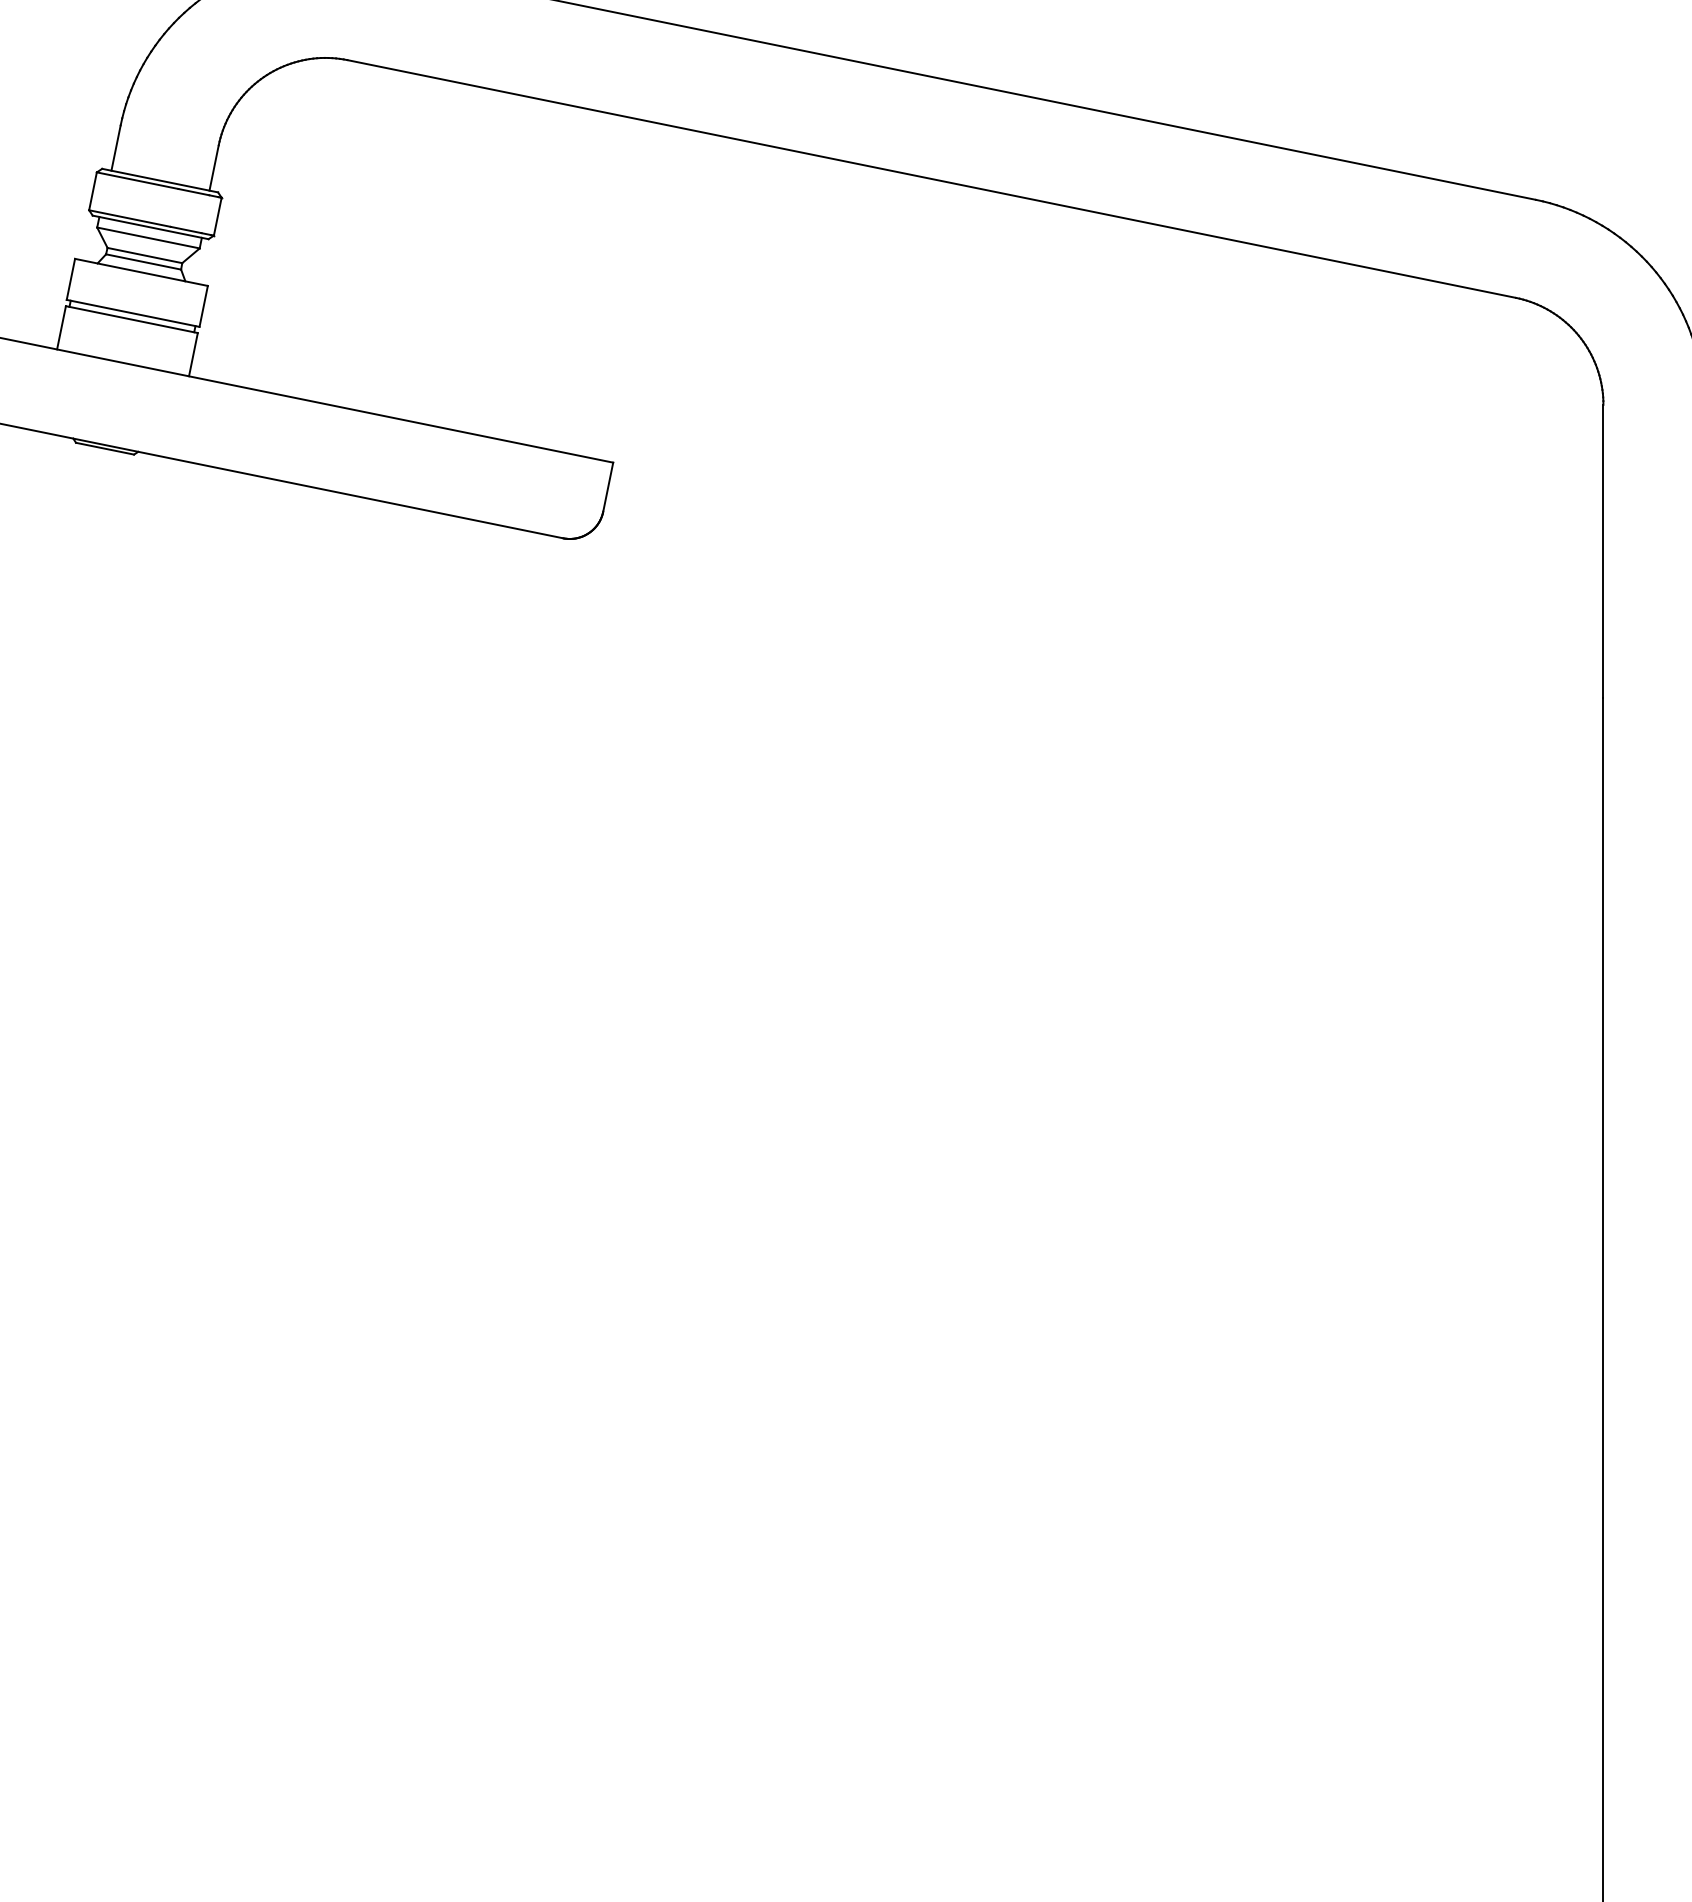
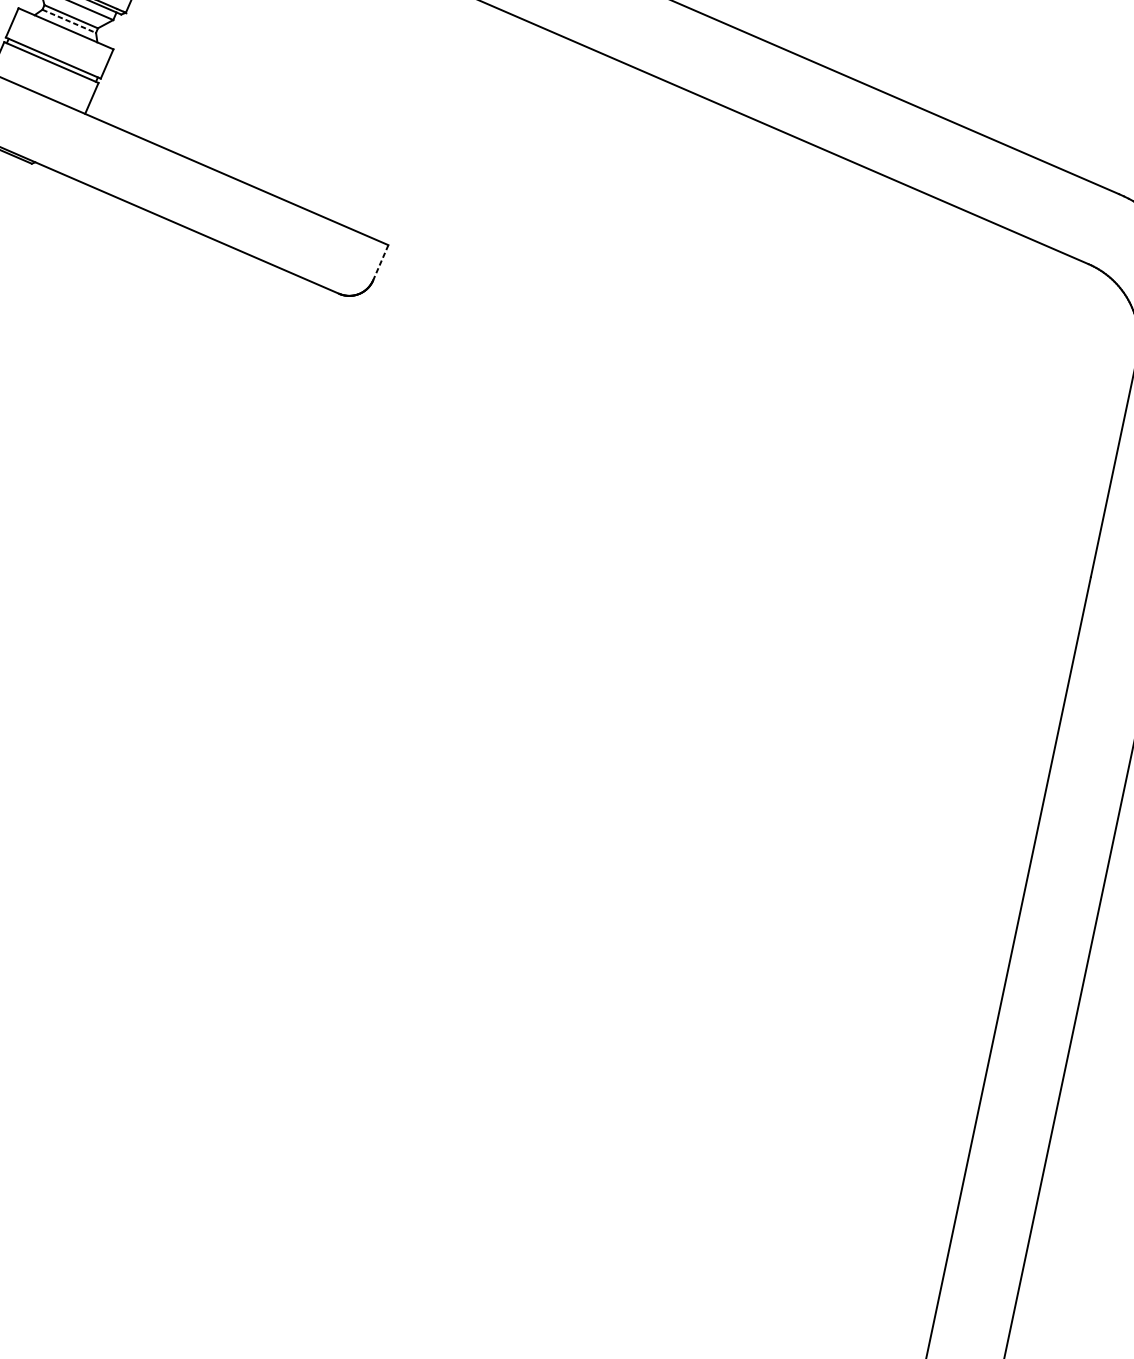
line: (144, 262) -> (69, 21), solid -> dashed
line: (608, 487) -> (380, 262), solid -> dashed

